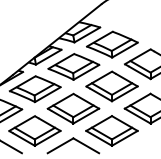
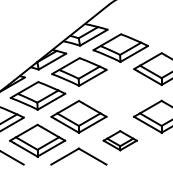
part: (111, 86) -> (119, 93), removed
part: (111, 130) -> (119, 140), size x0.6

